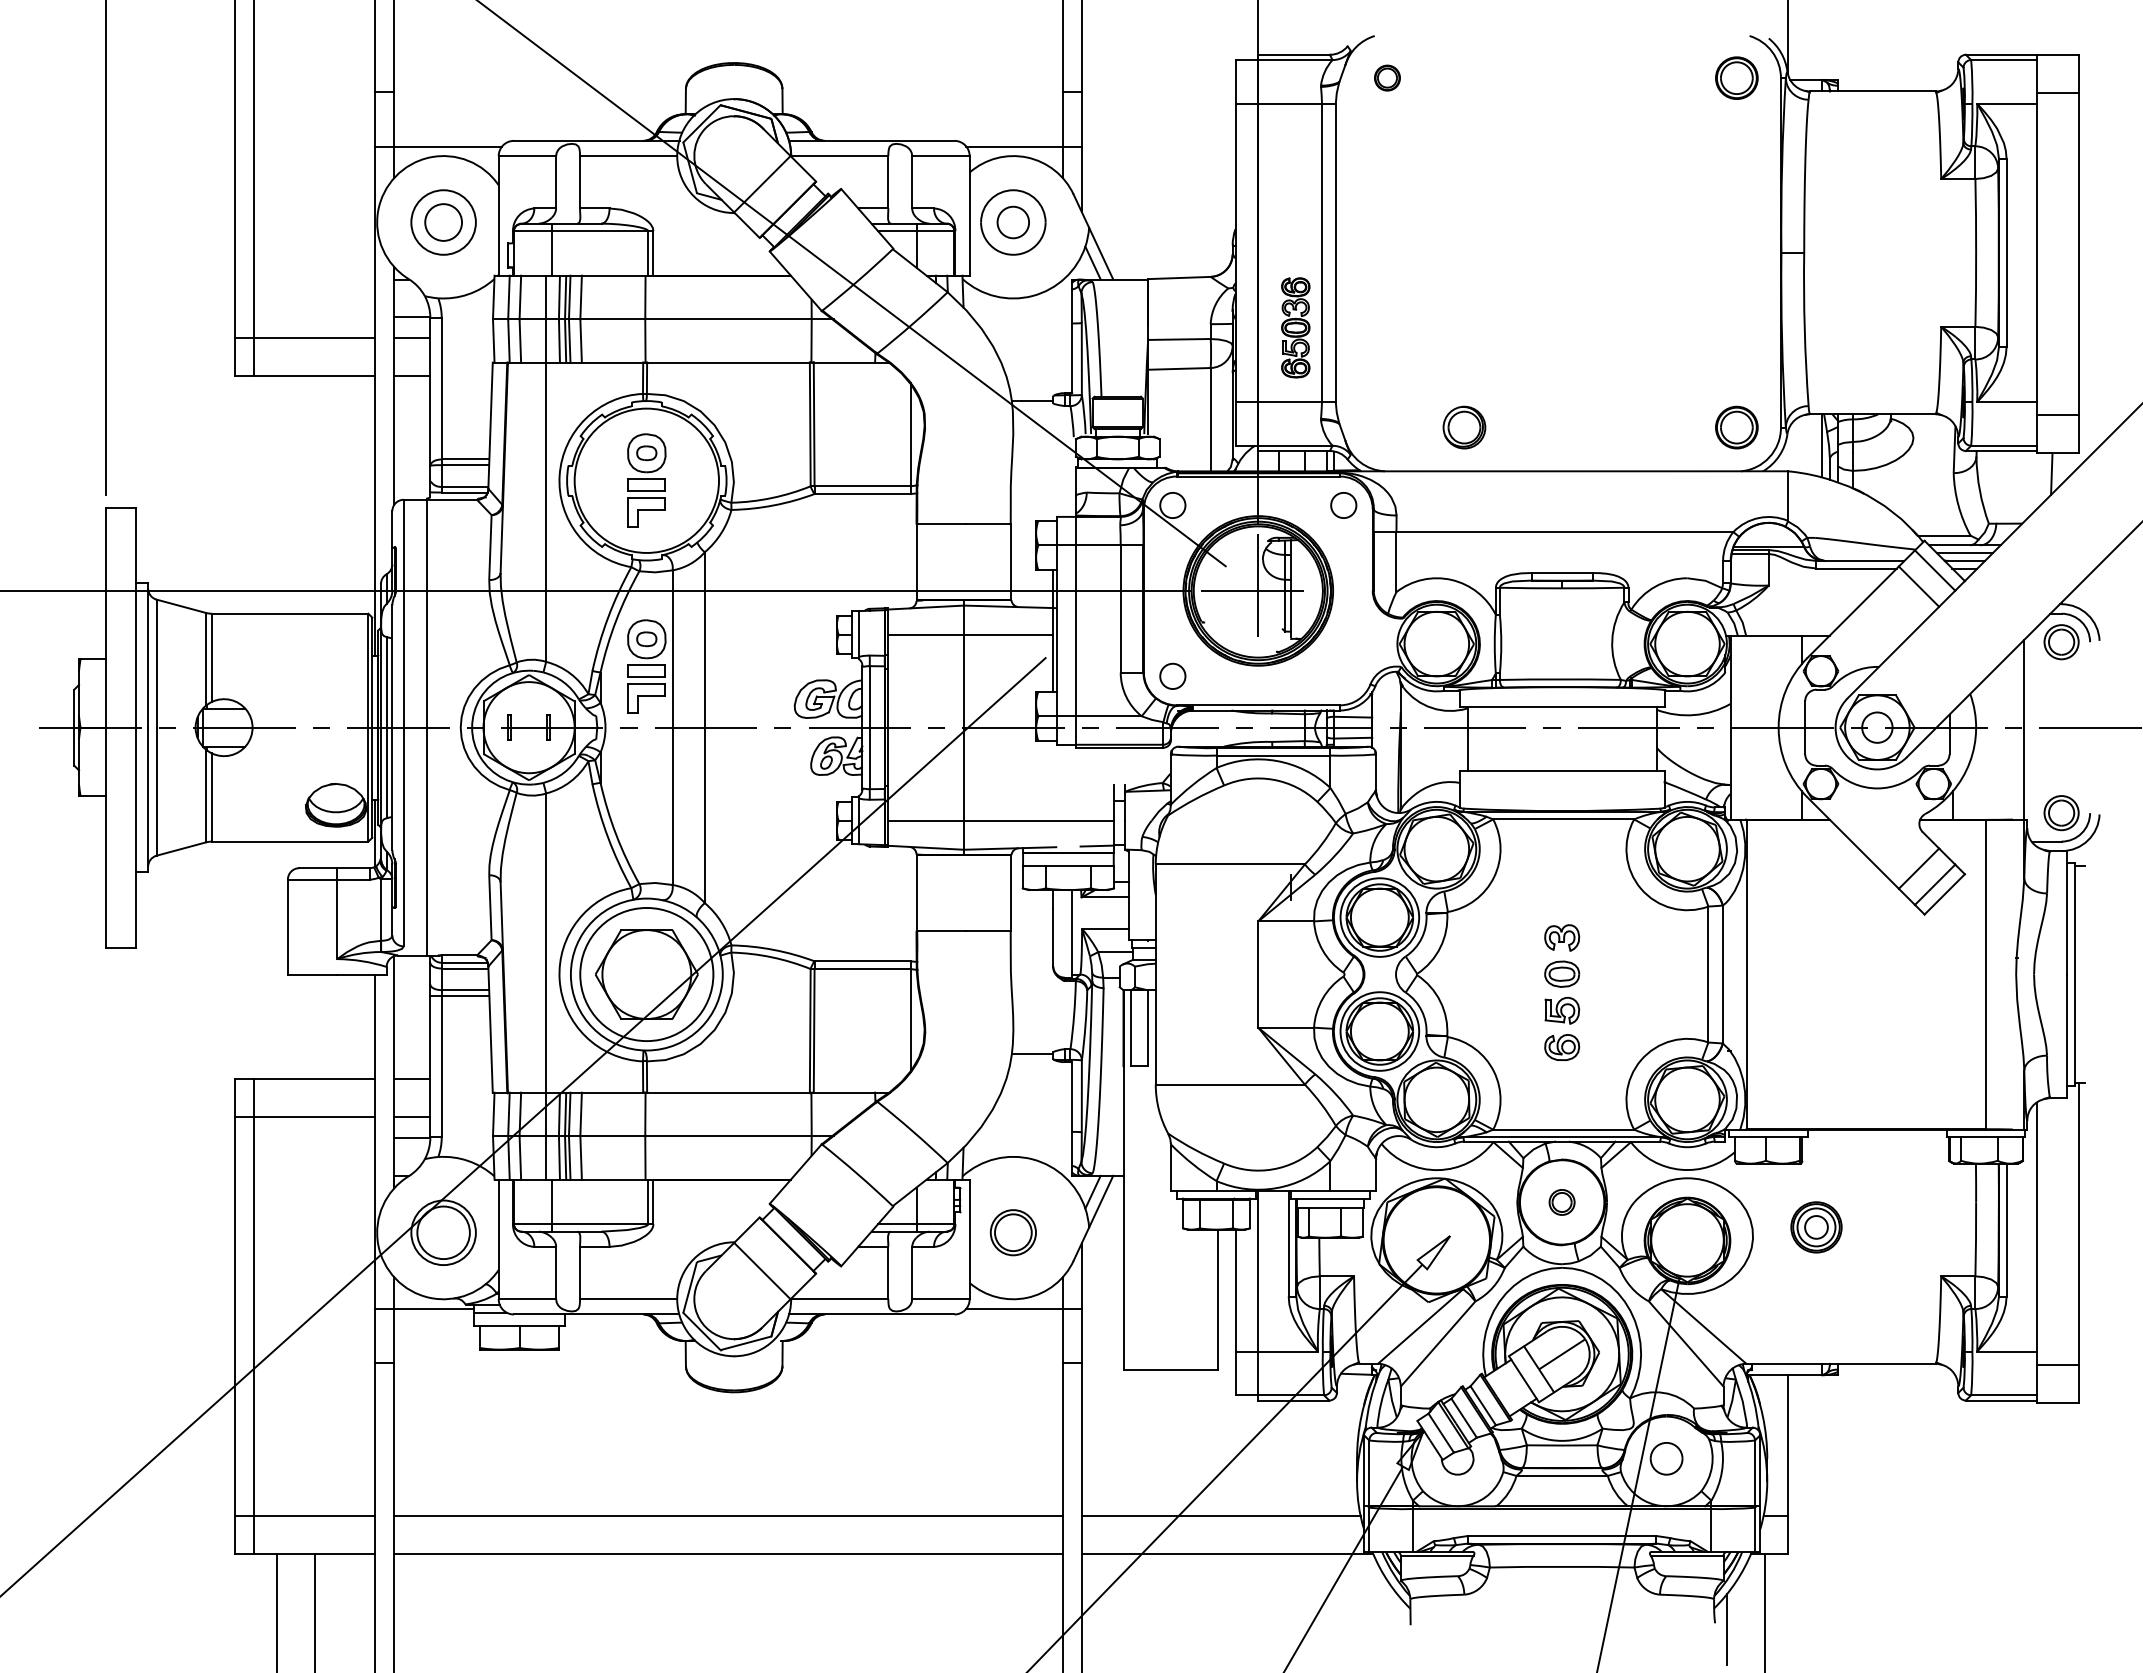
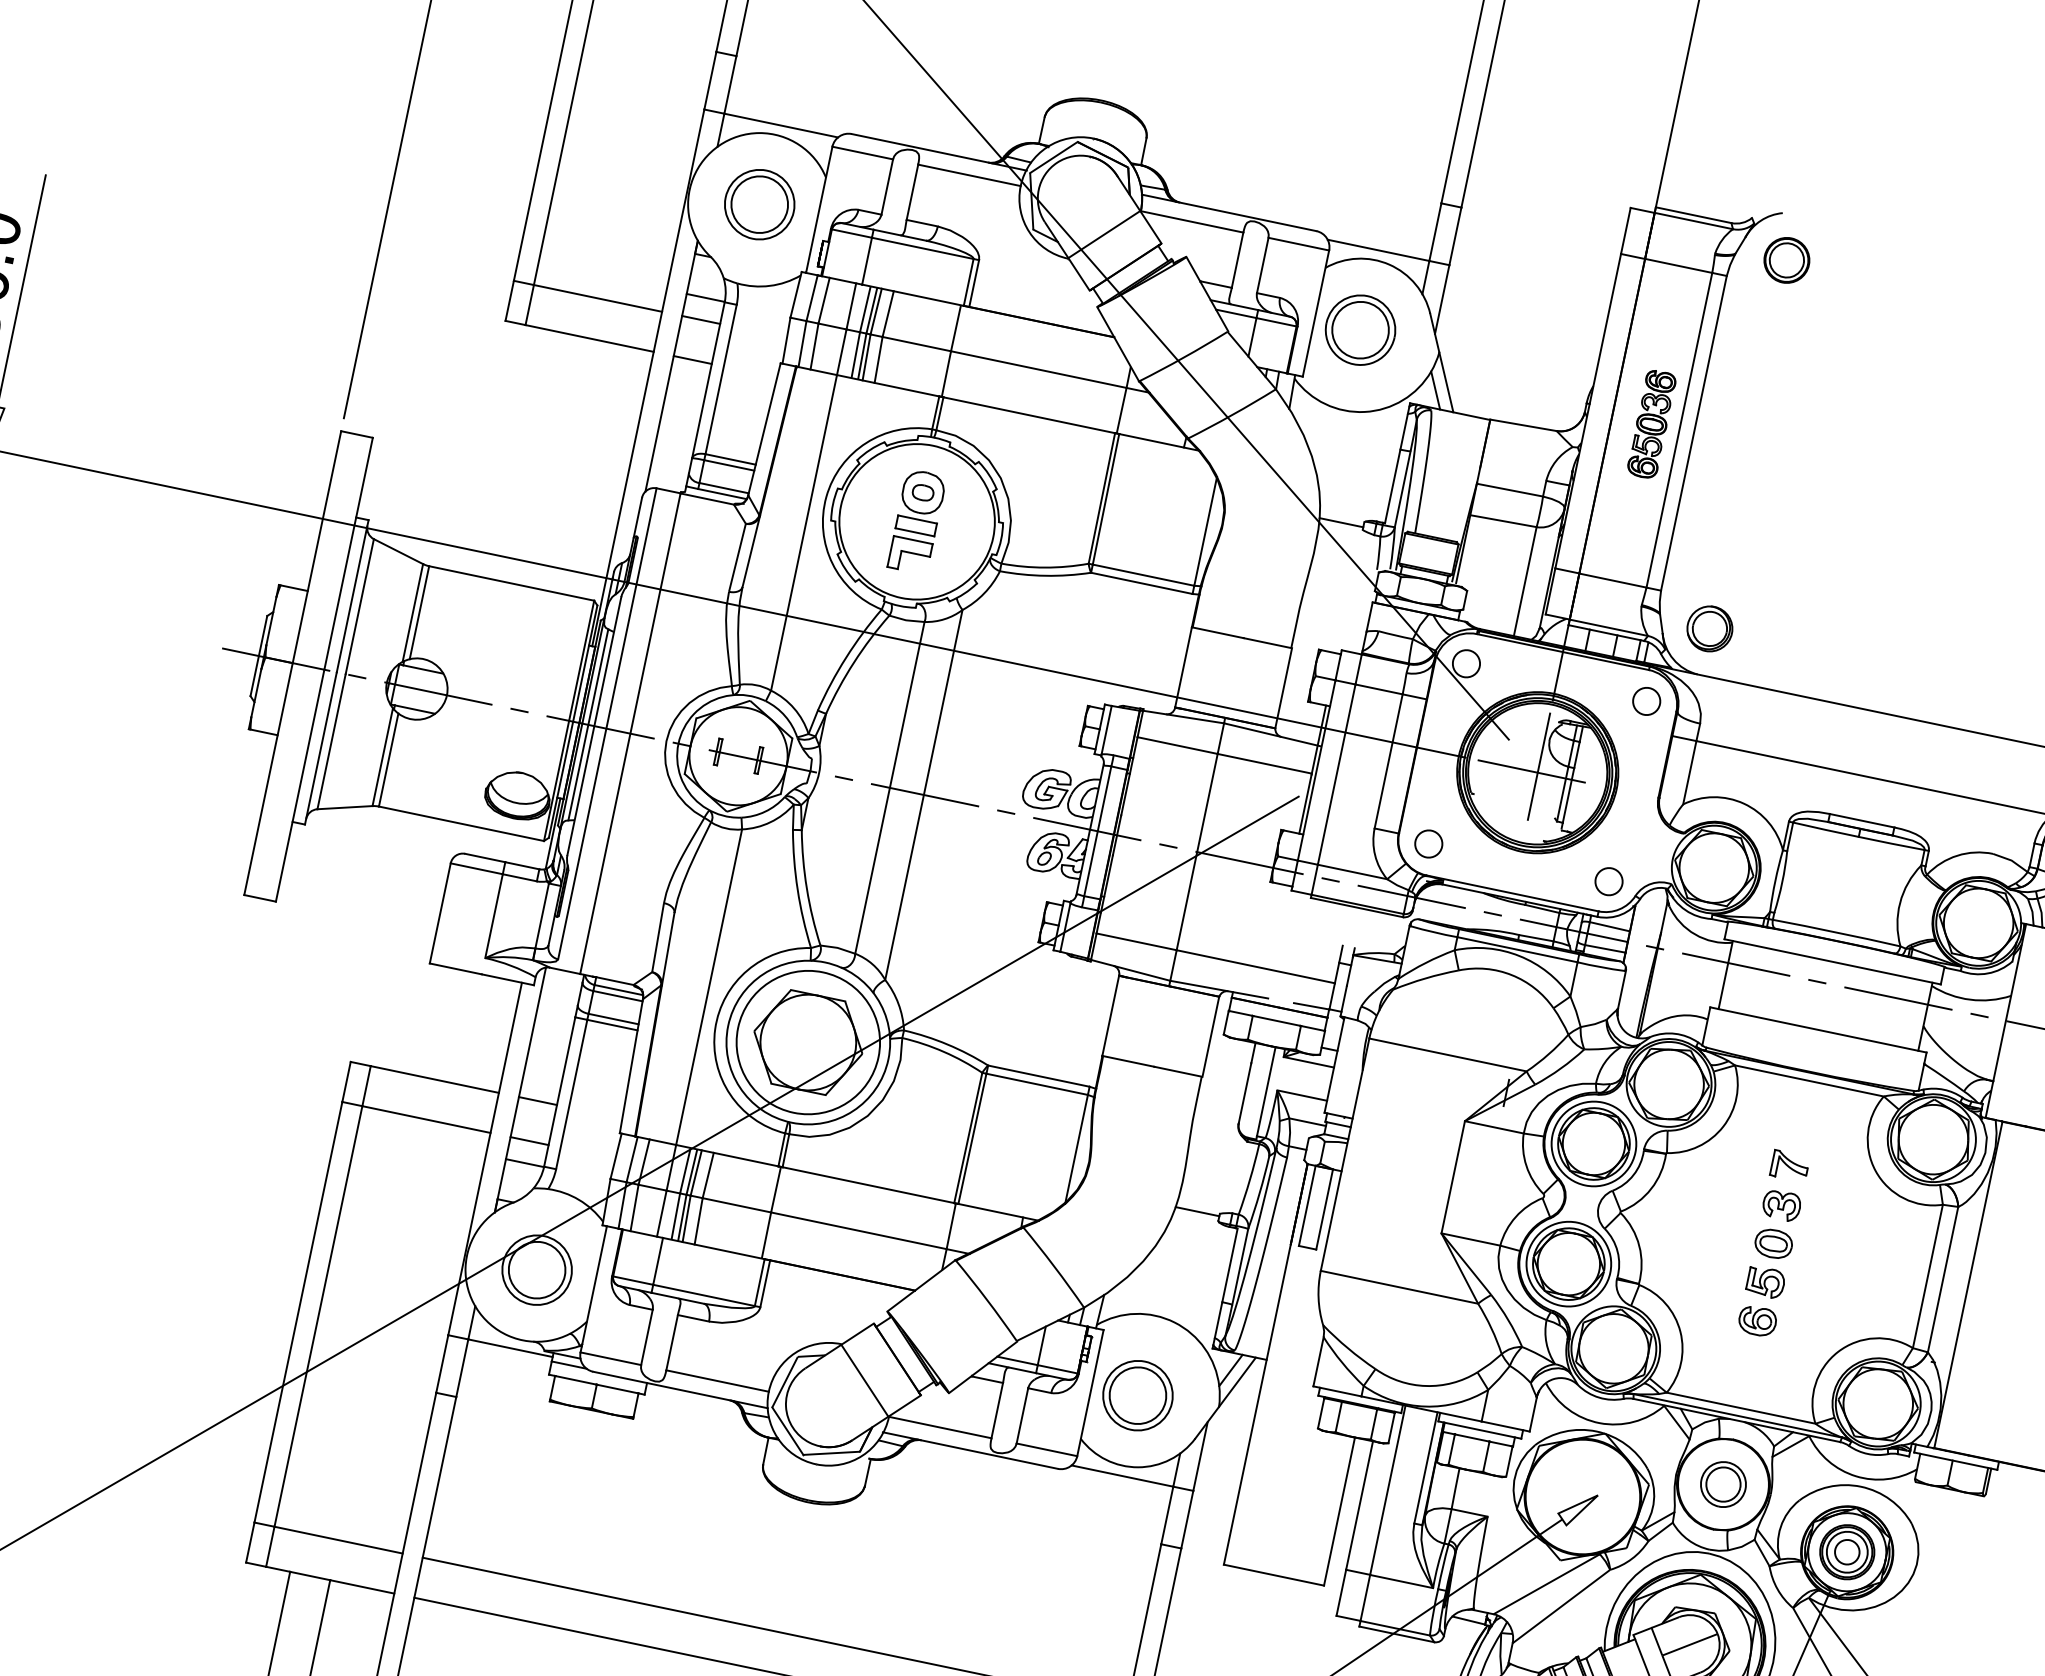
part: (1387, 77) -> (1787, 259), size x1.67
circle: (443, 222) -> (759, 204), size x1.43
circle: (1013, 222) -> (1360, 330), size x1.67
part: (1295, 327) -> (1651, 423), moved
part: (1464, 427) -> (1709, 628), moved
part: (646, 666) -> (875, 717), removed
circle: (1343, 675) -> (1608, 880), added
part: (1561, 900) -> (1789, 1165), added
part: (1561, 1202) -> (1722, 1484), size x1.67
part: (1816, 1227) -> (1847, 1552), moved
part: (1013, 1232) -> (1138, 1395), size x1.43

